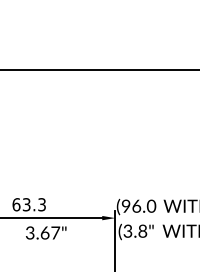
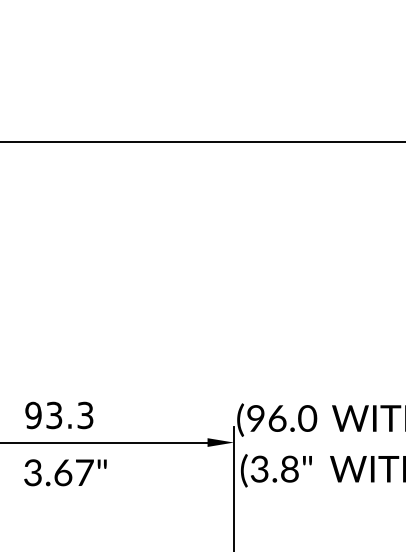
text: (16, 204) -> (33, 414), 63.3 -> 93.3
text: (46, 232) -> (66, 471), moved

